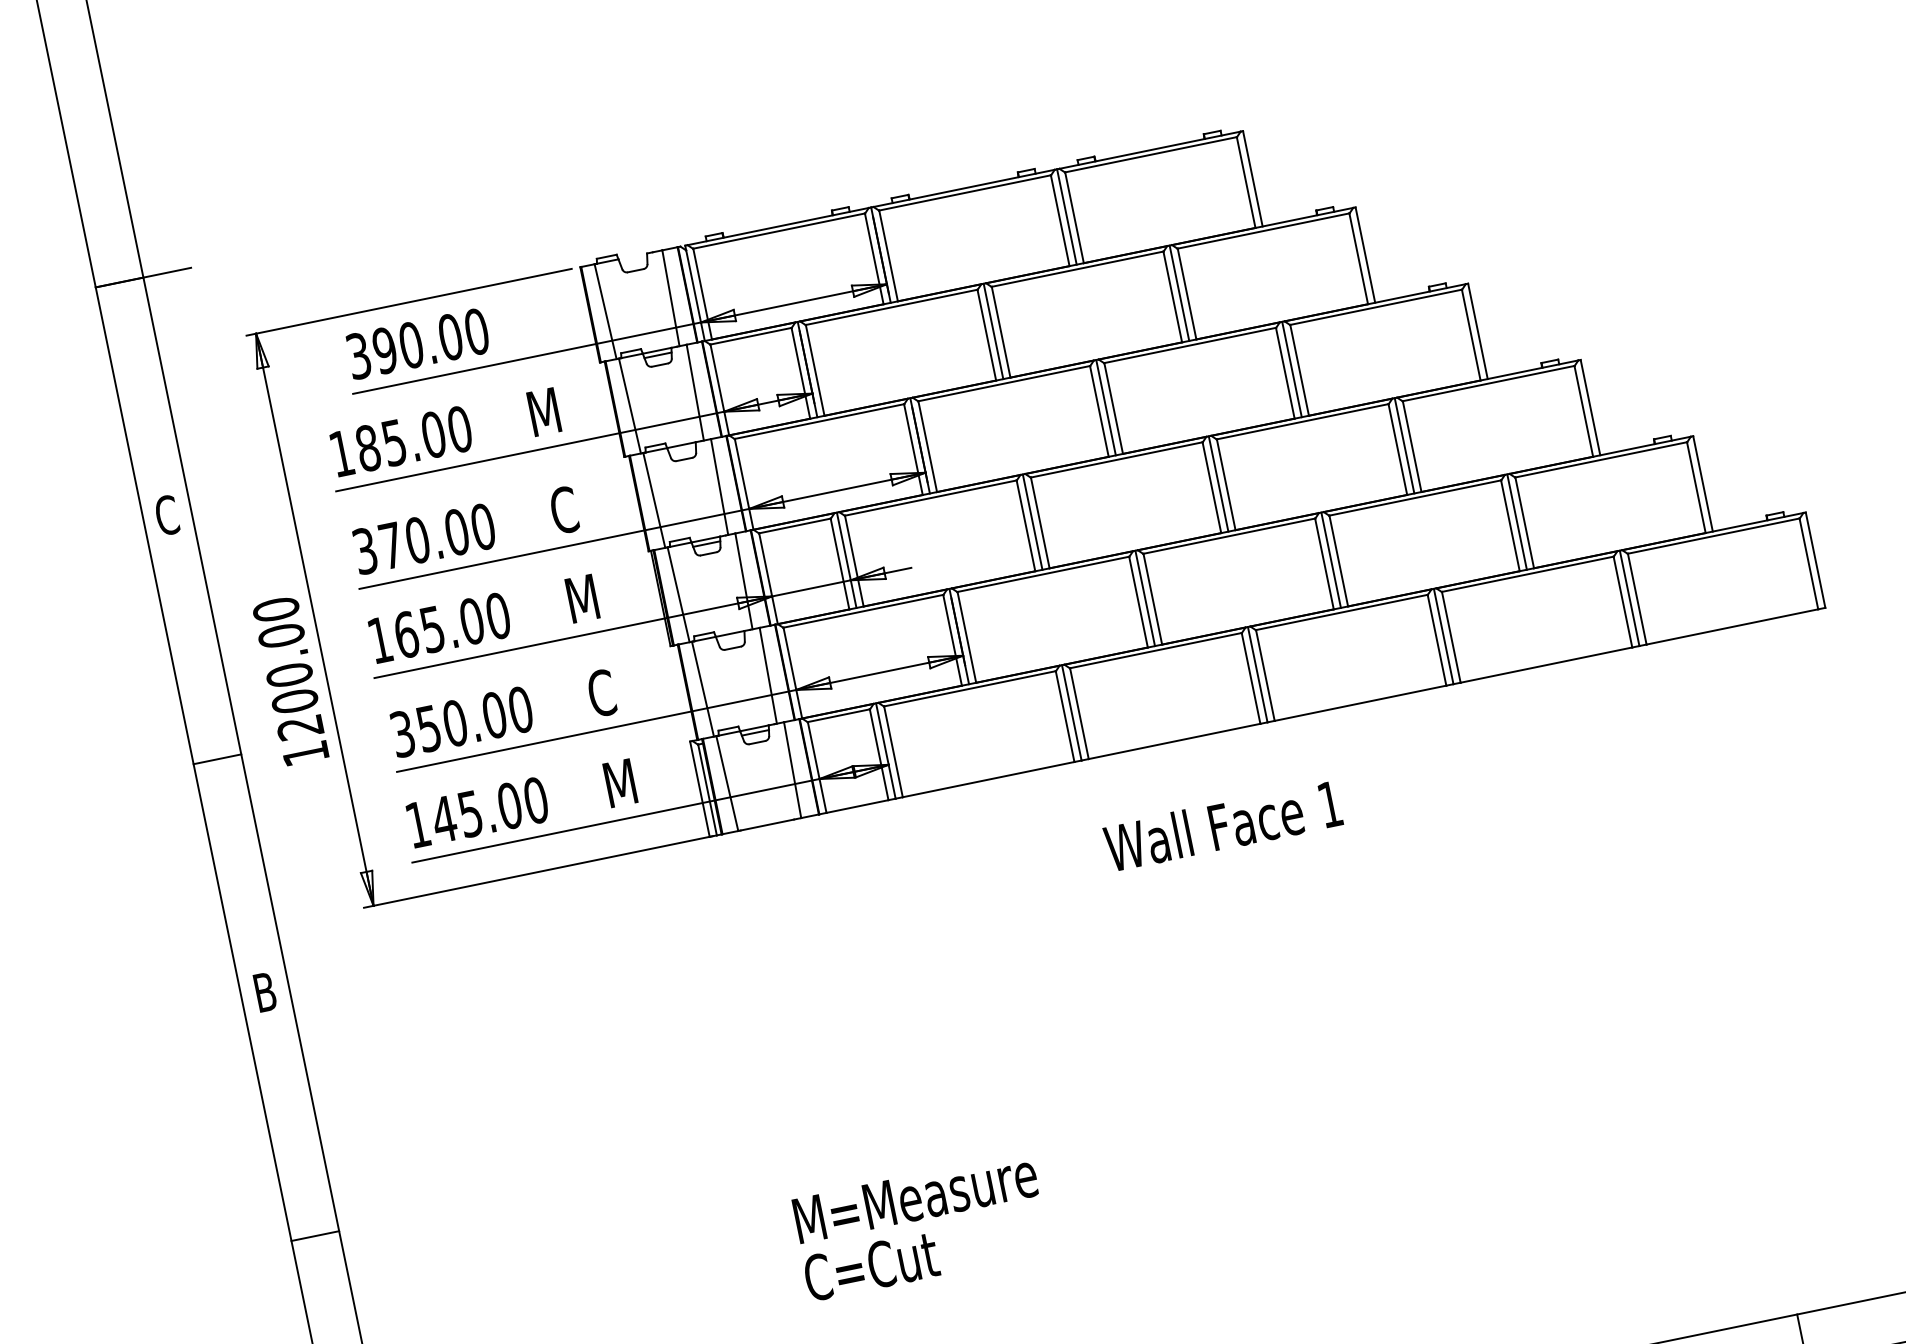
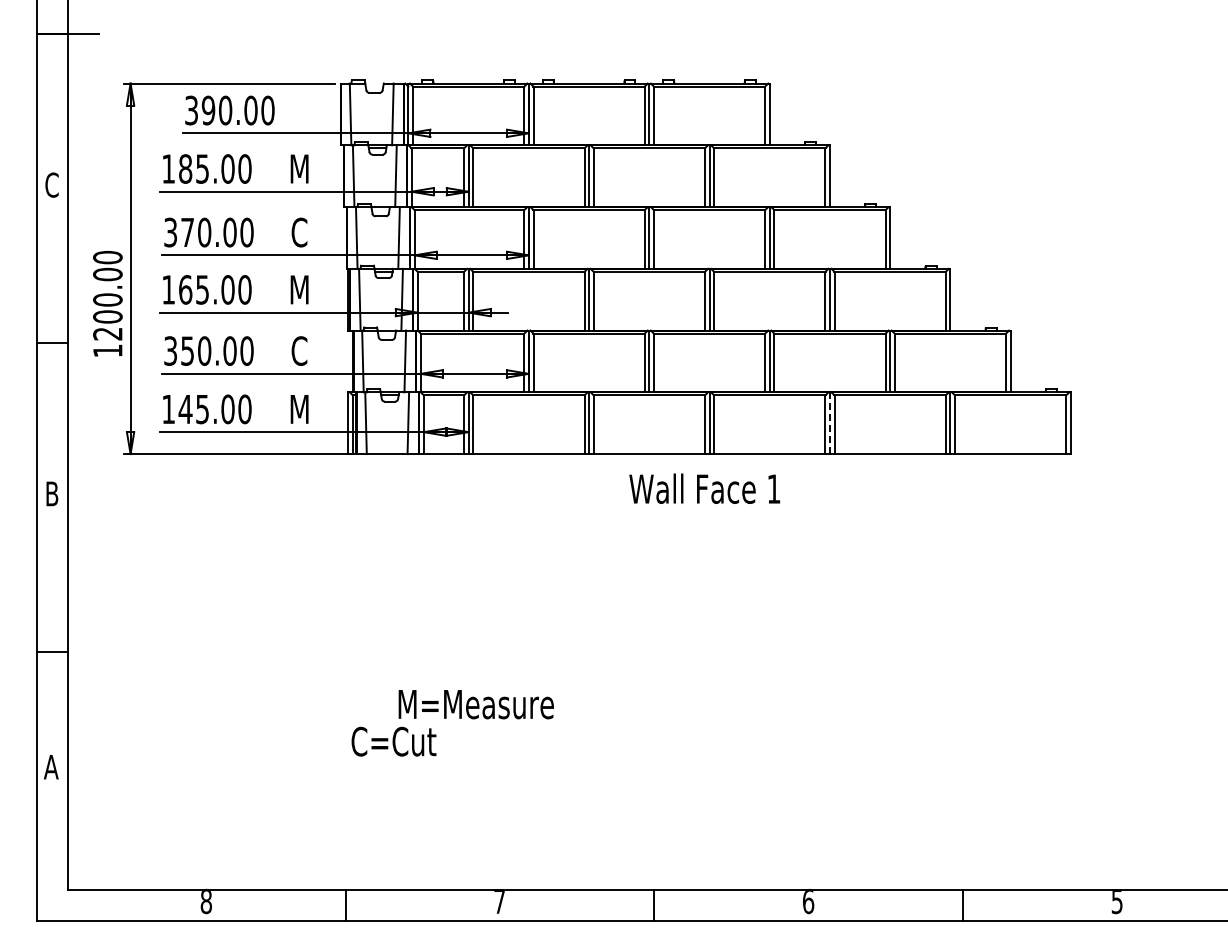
line: (1443, 637) -> (829, 423), solid -> dashed
text: (1222, 825) -> (704, 488), moved
text: (914, 1197) -> (475, 704), moved

